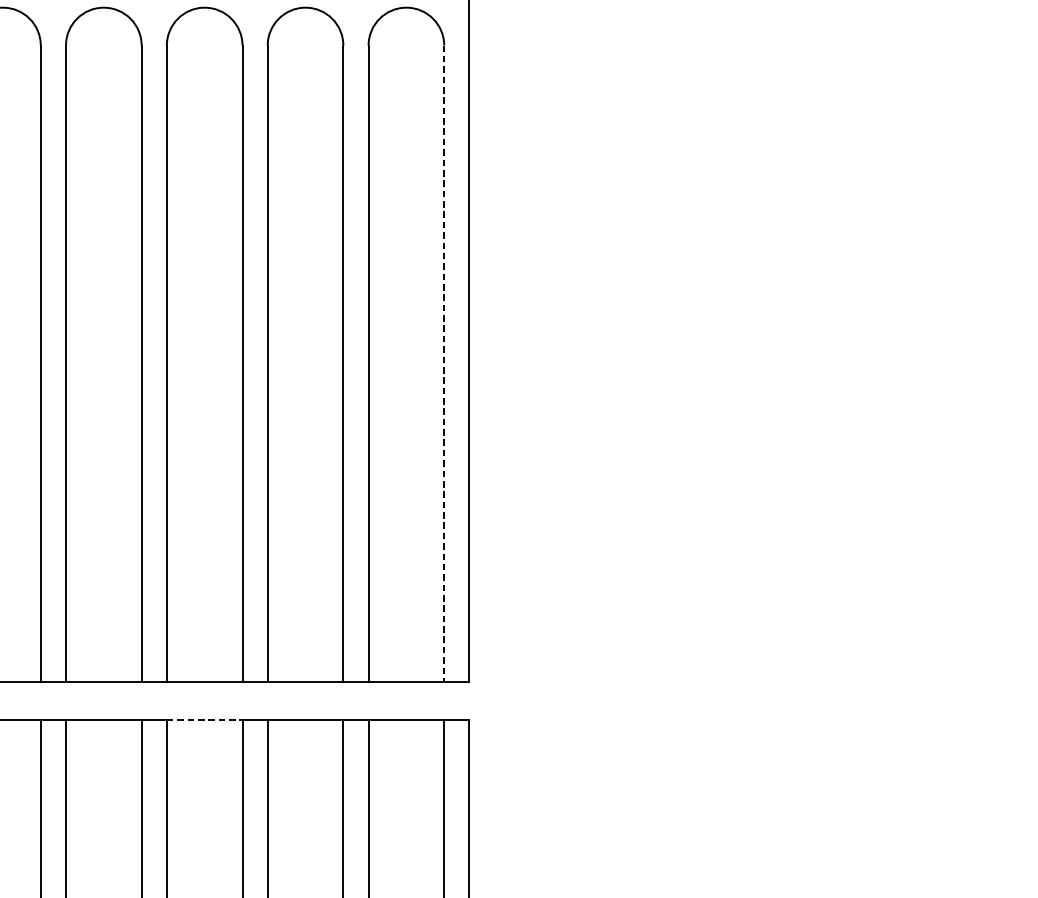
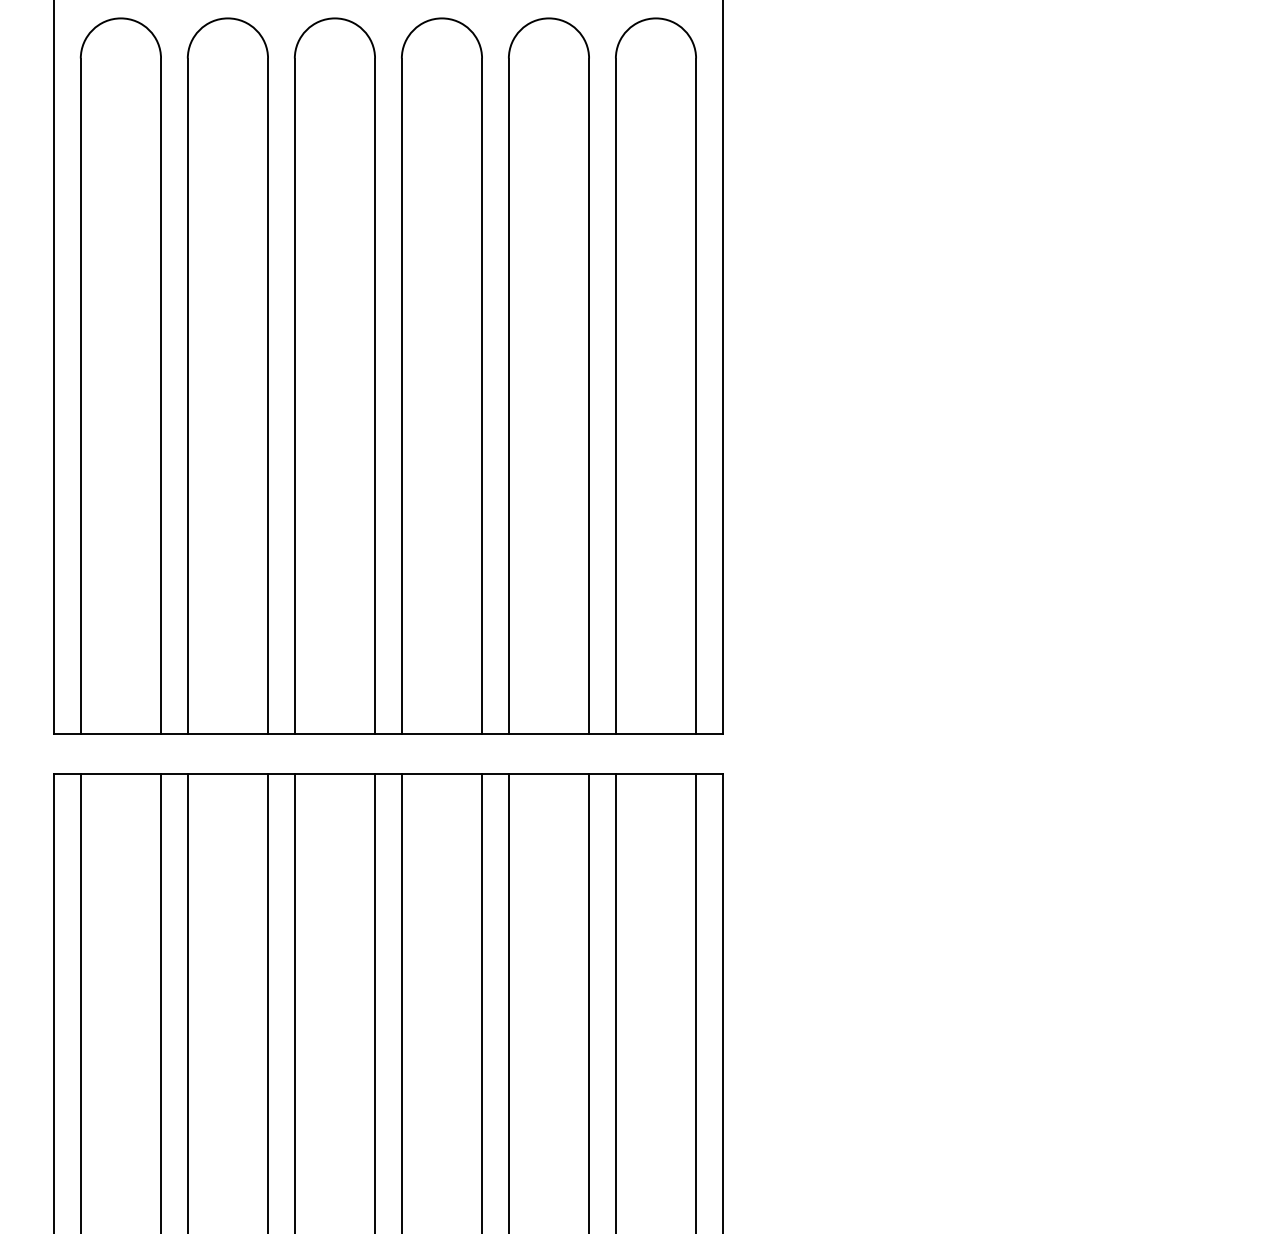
line: (444, 364) -> (696, 396), dashed -> solid
line: (205, 720) -> (442, 774), dashed -> solid

